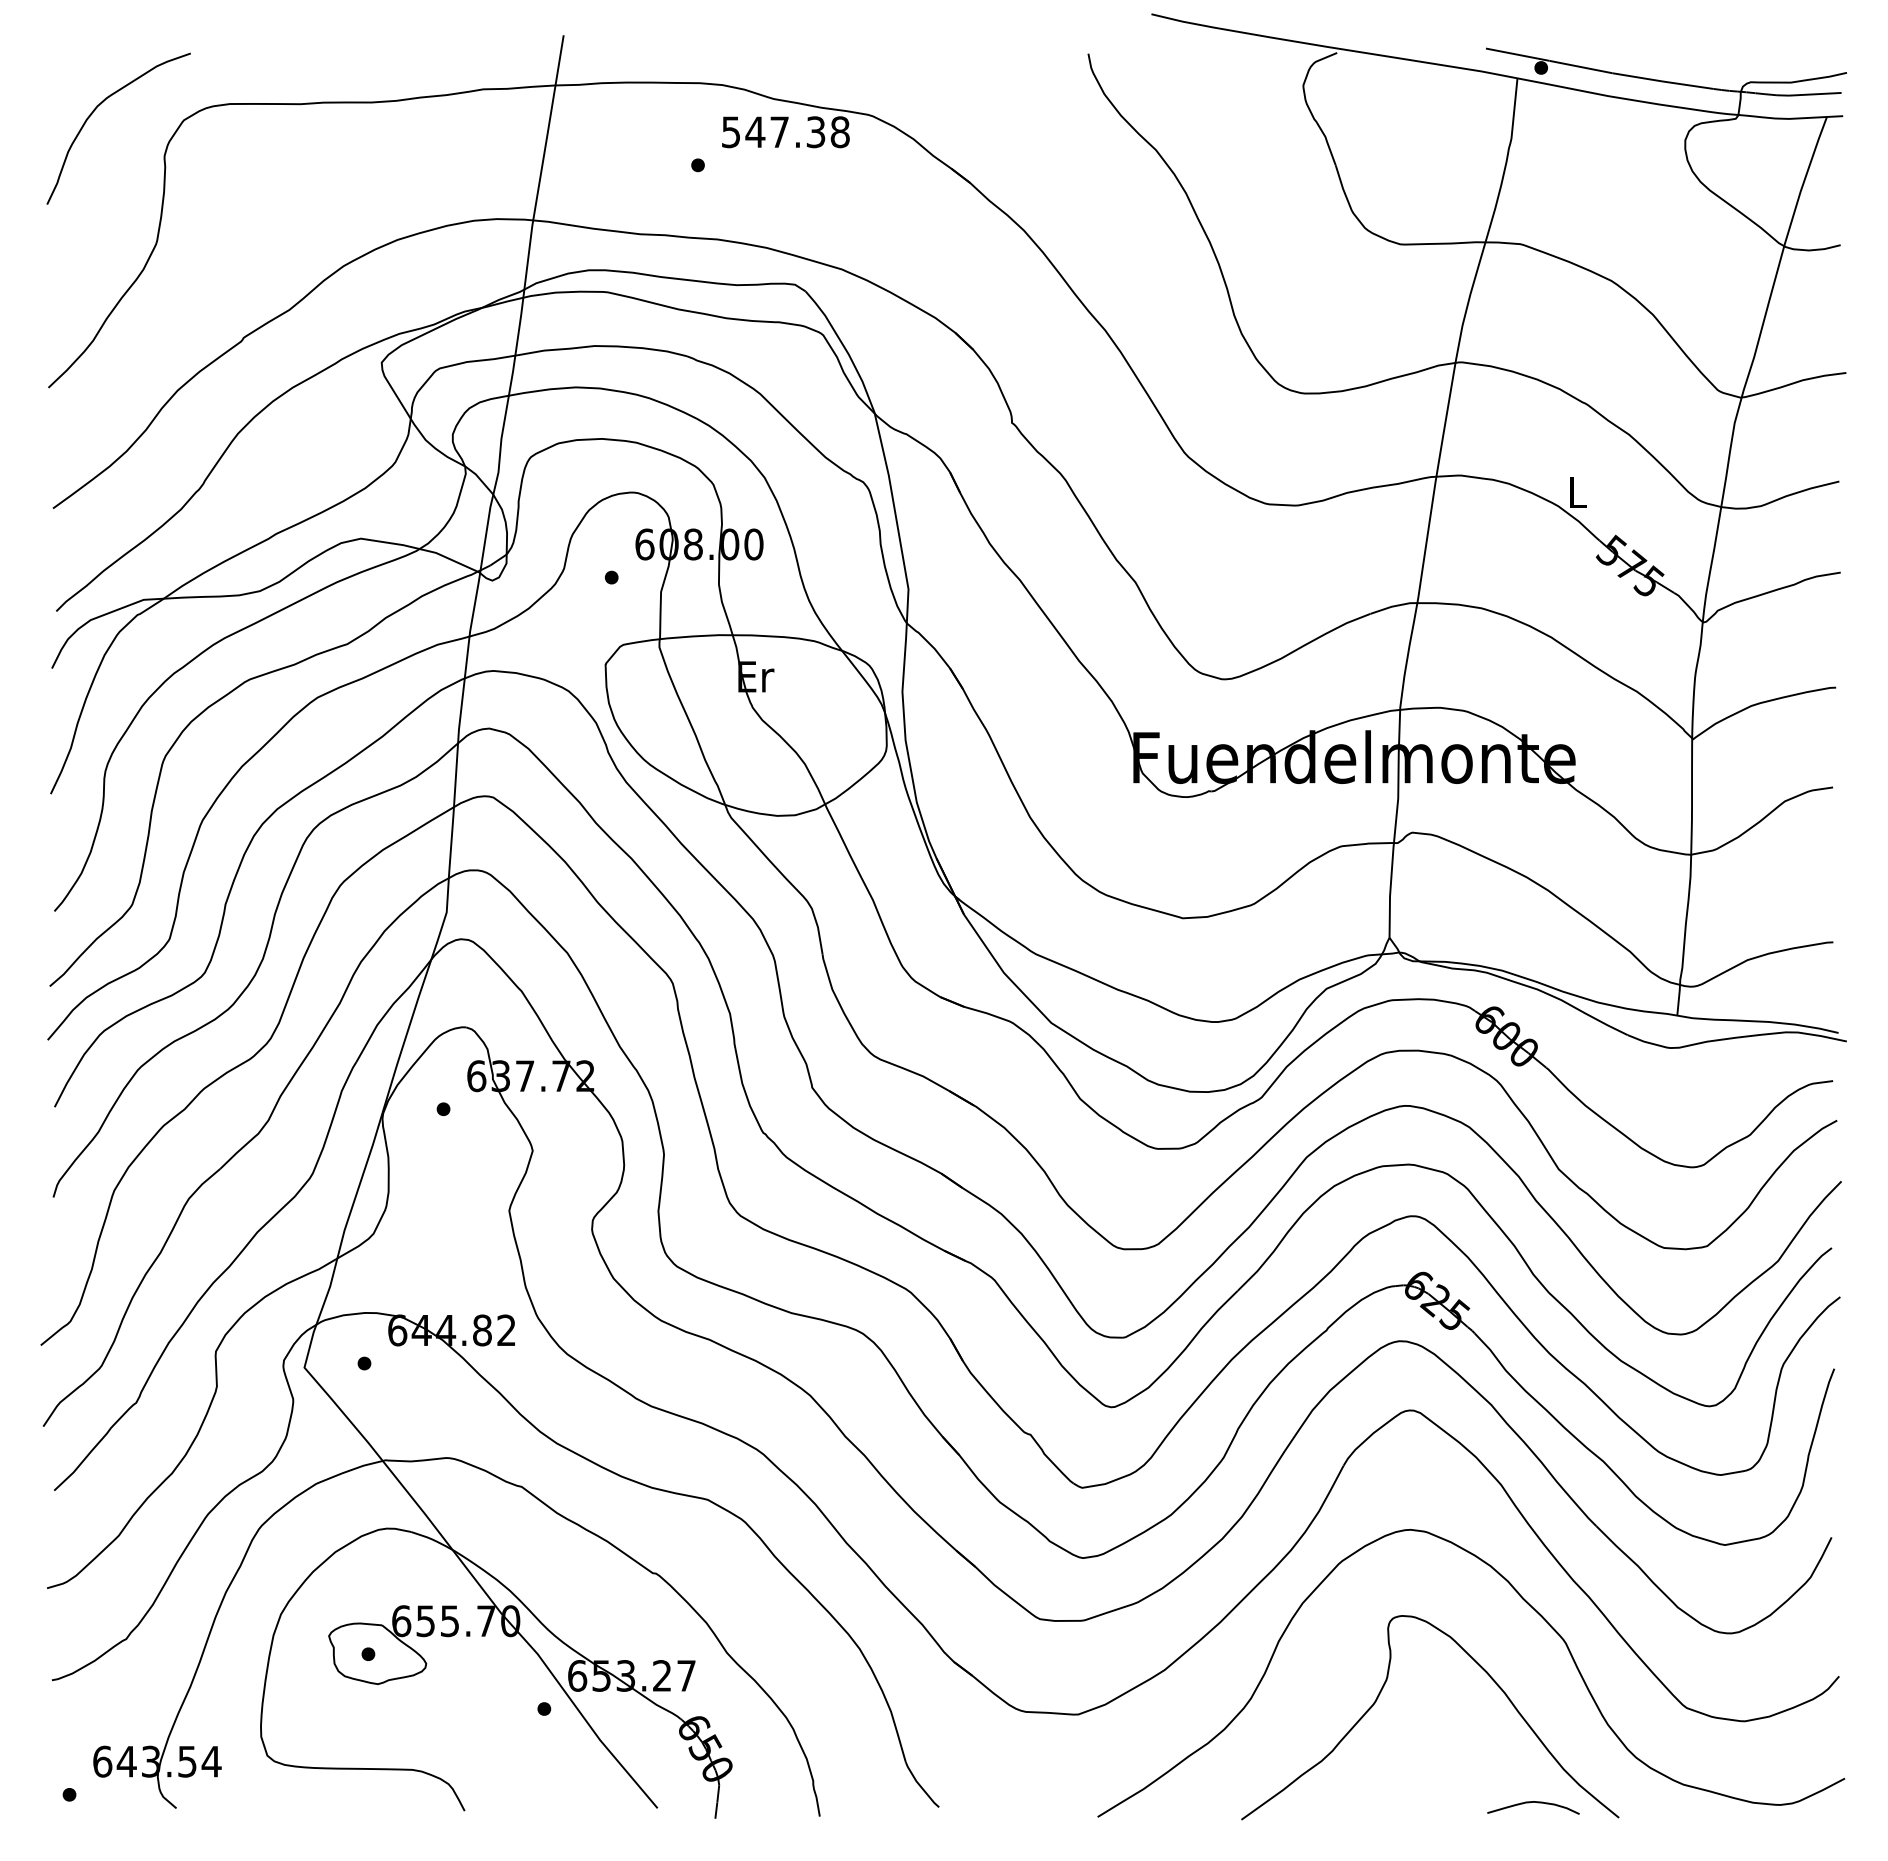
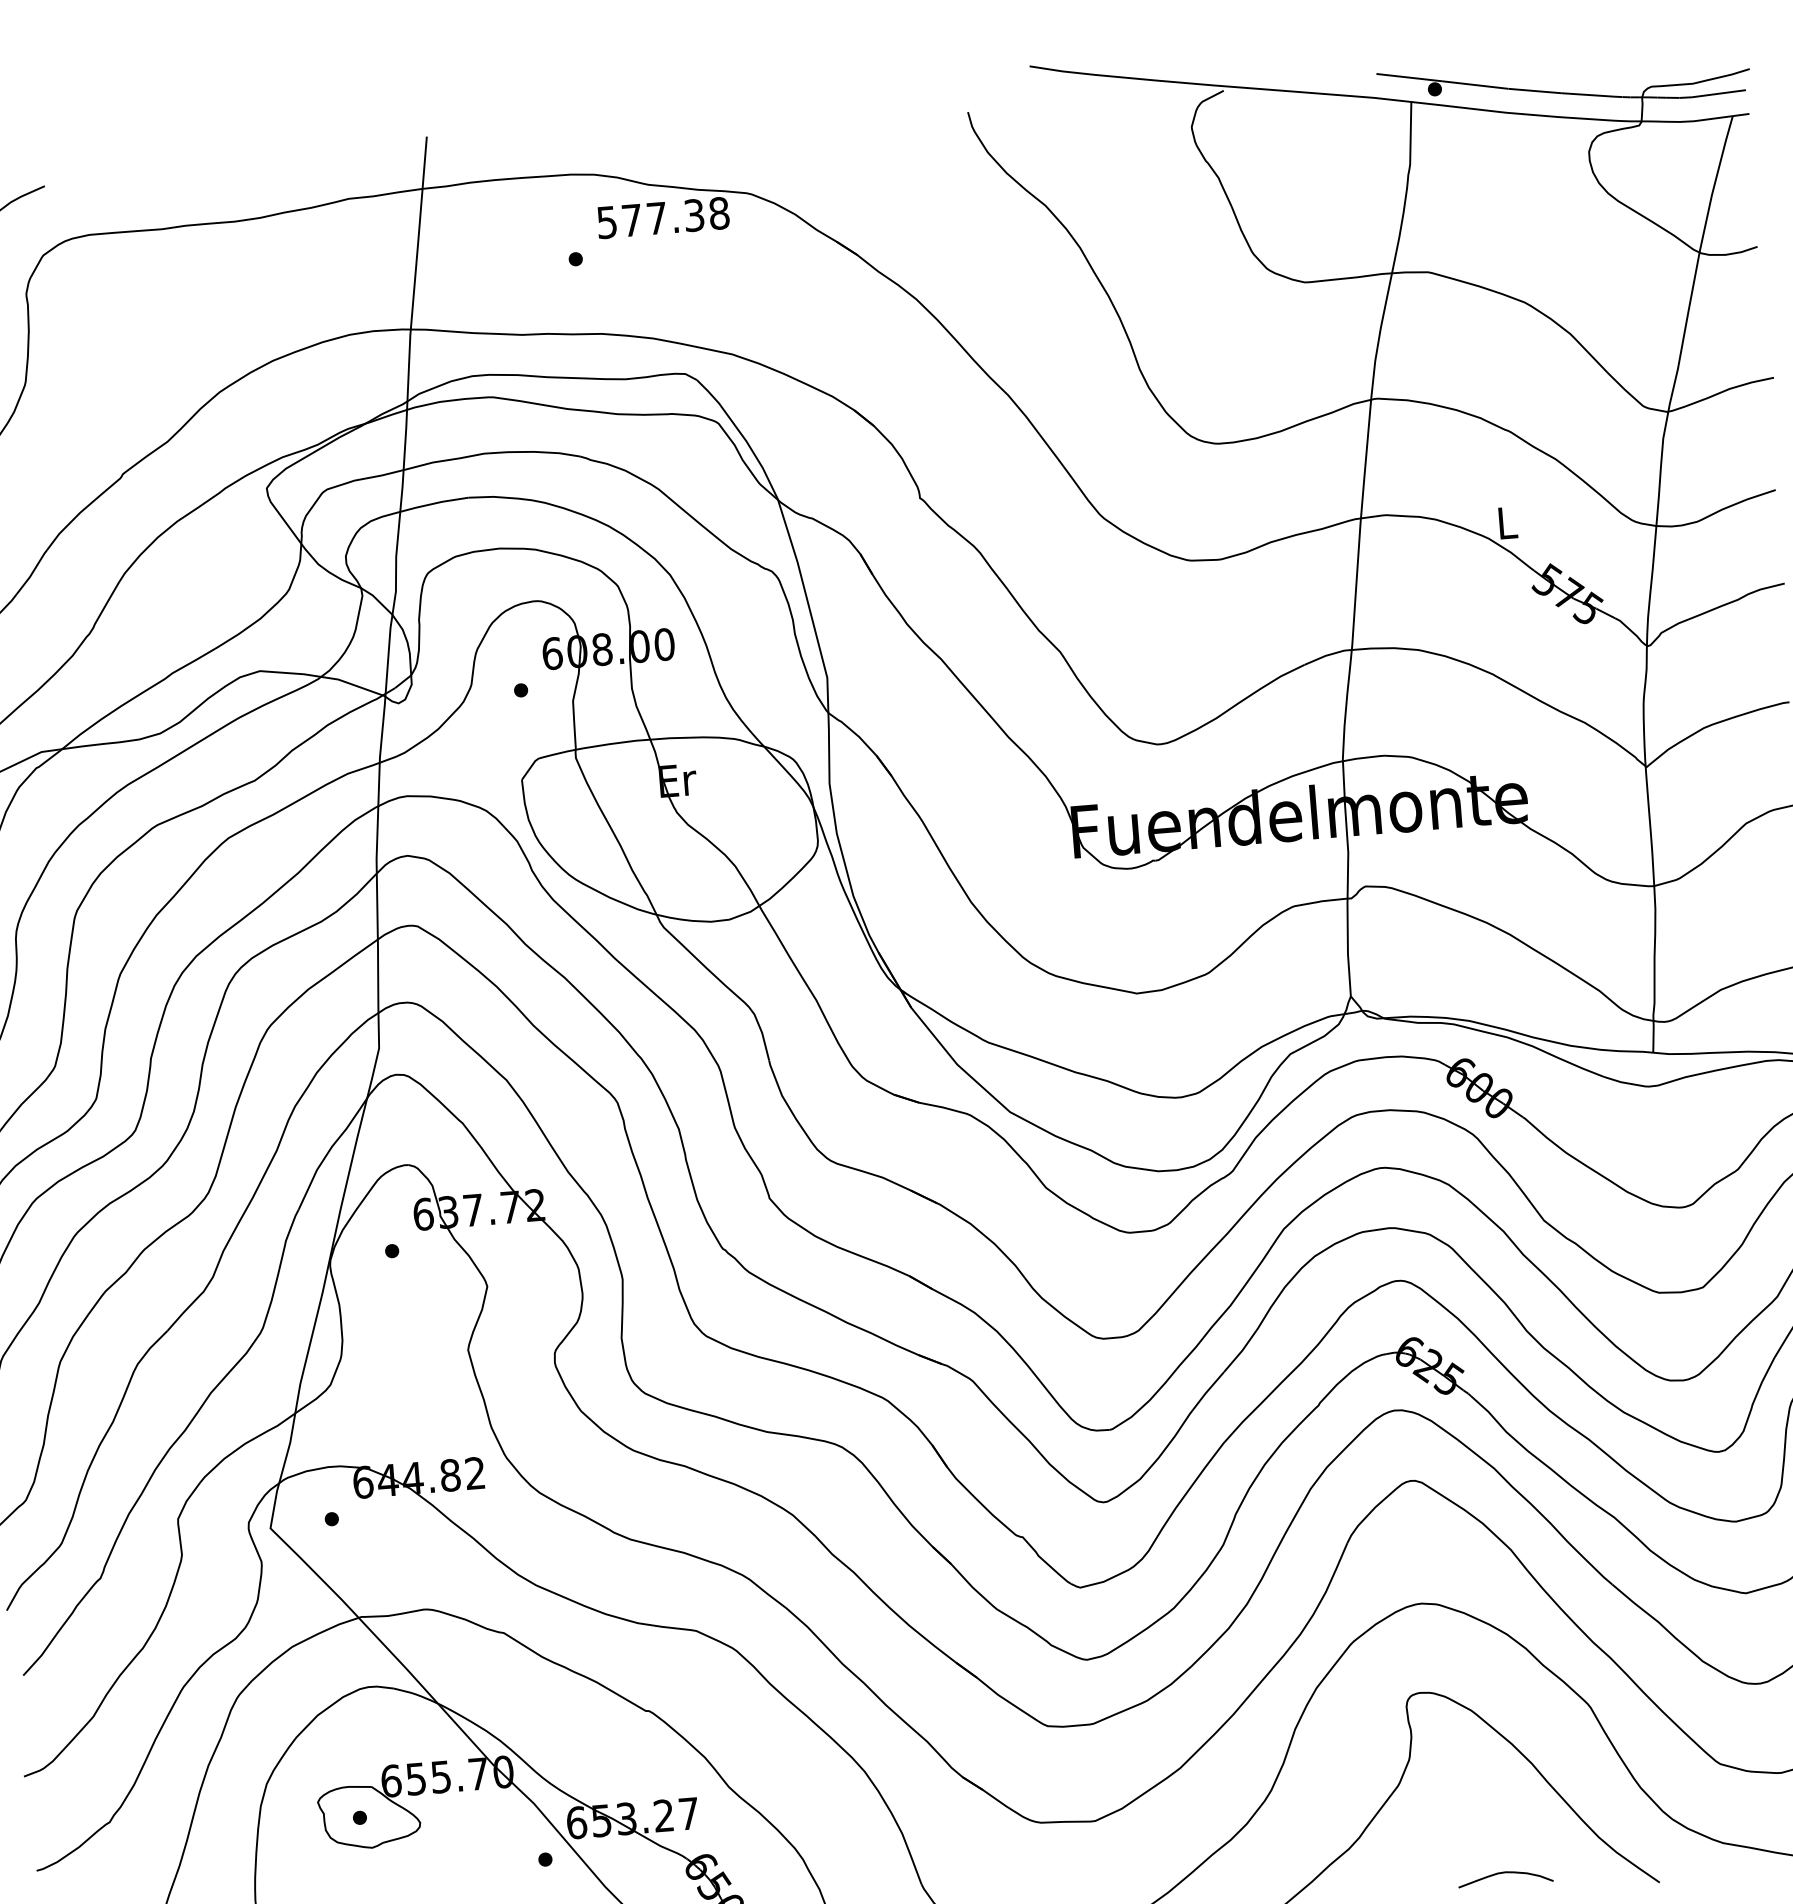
text: (755, 131) -> (632, 219), 547.38 -> 577.38
curve: (1533, 1802) -> (1505, 1872), moved

